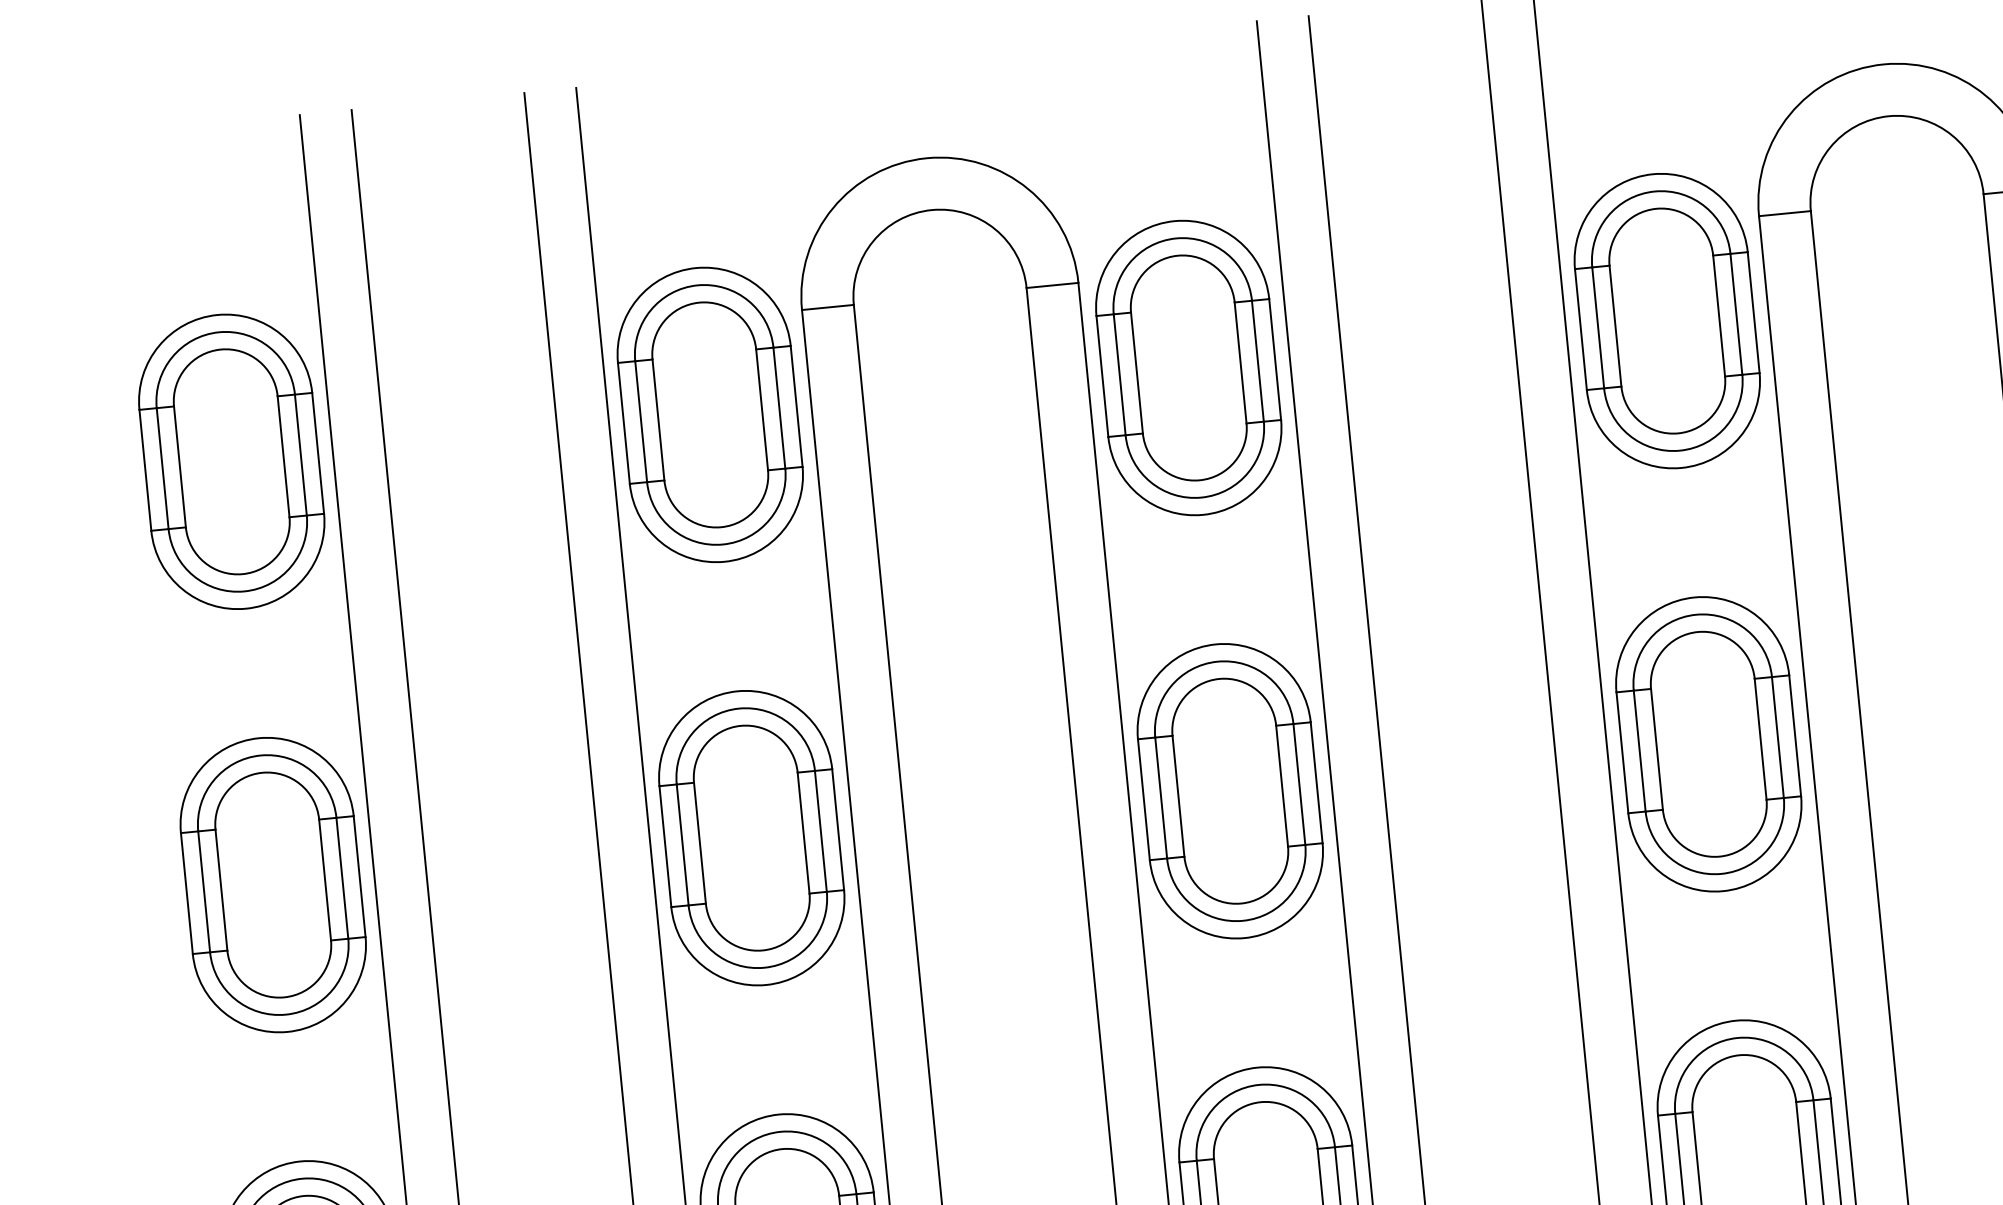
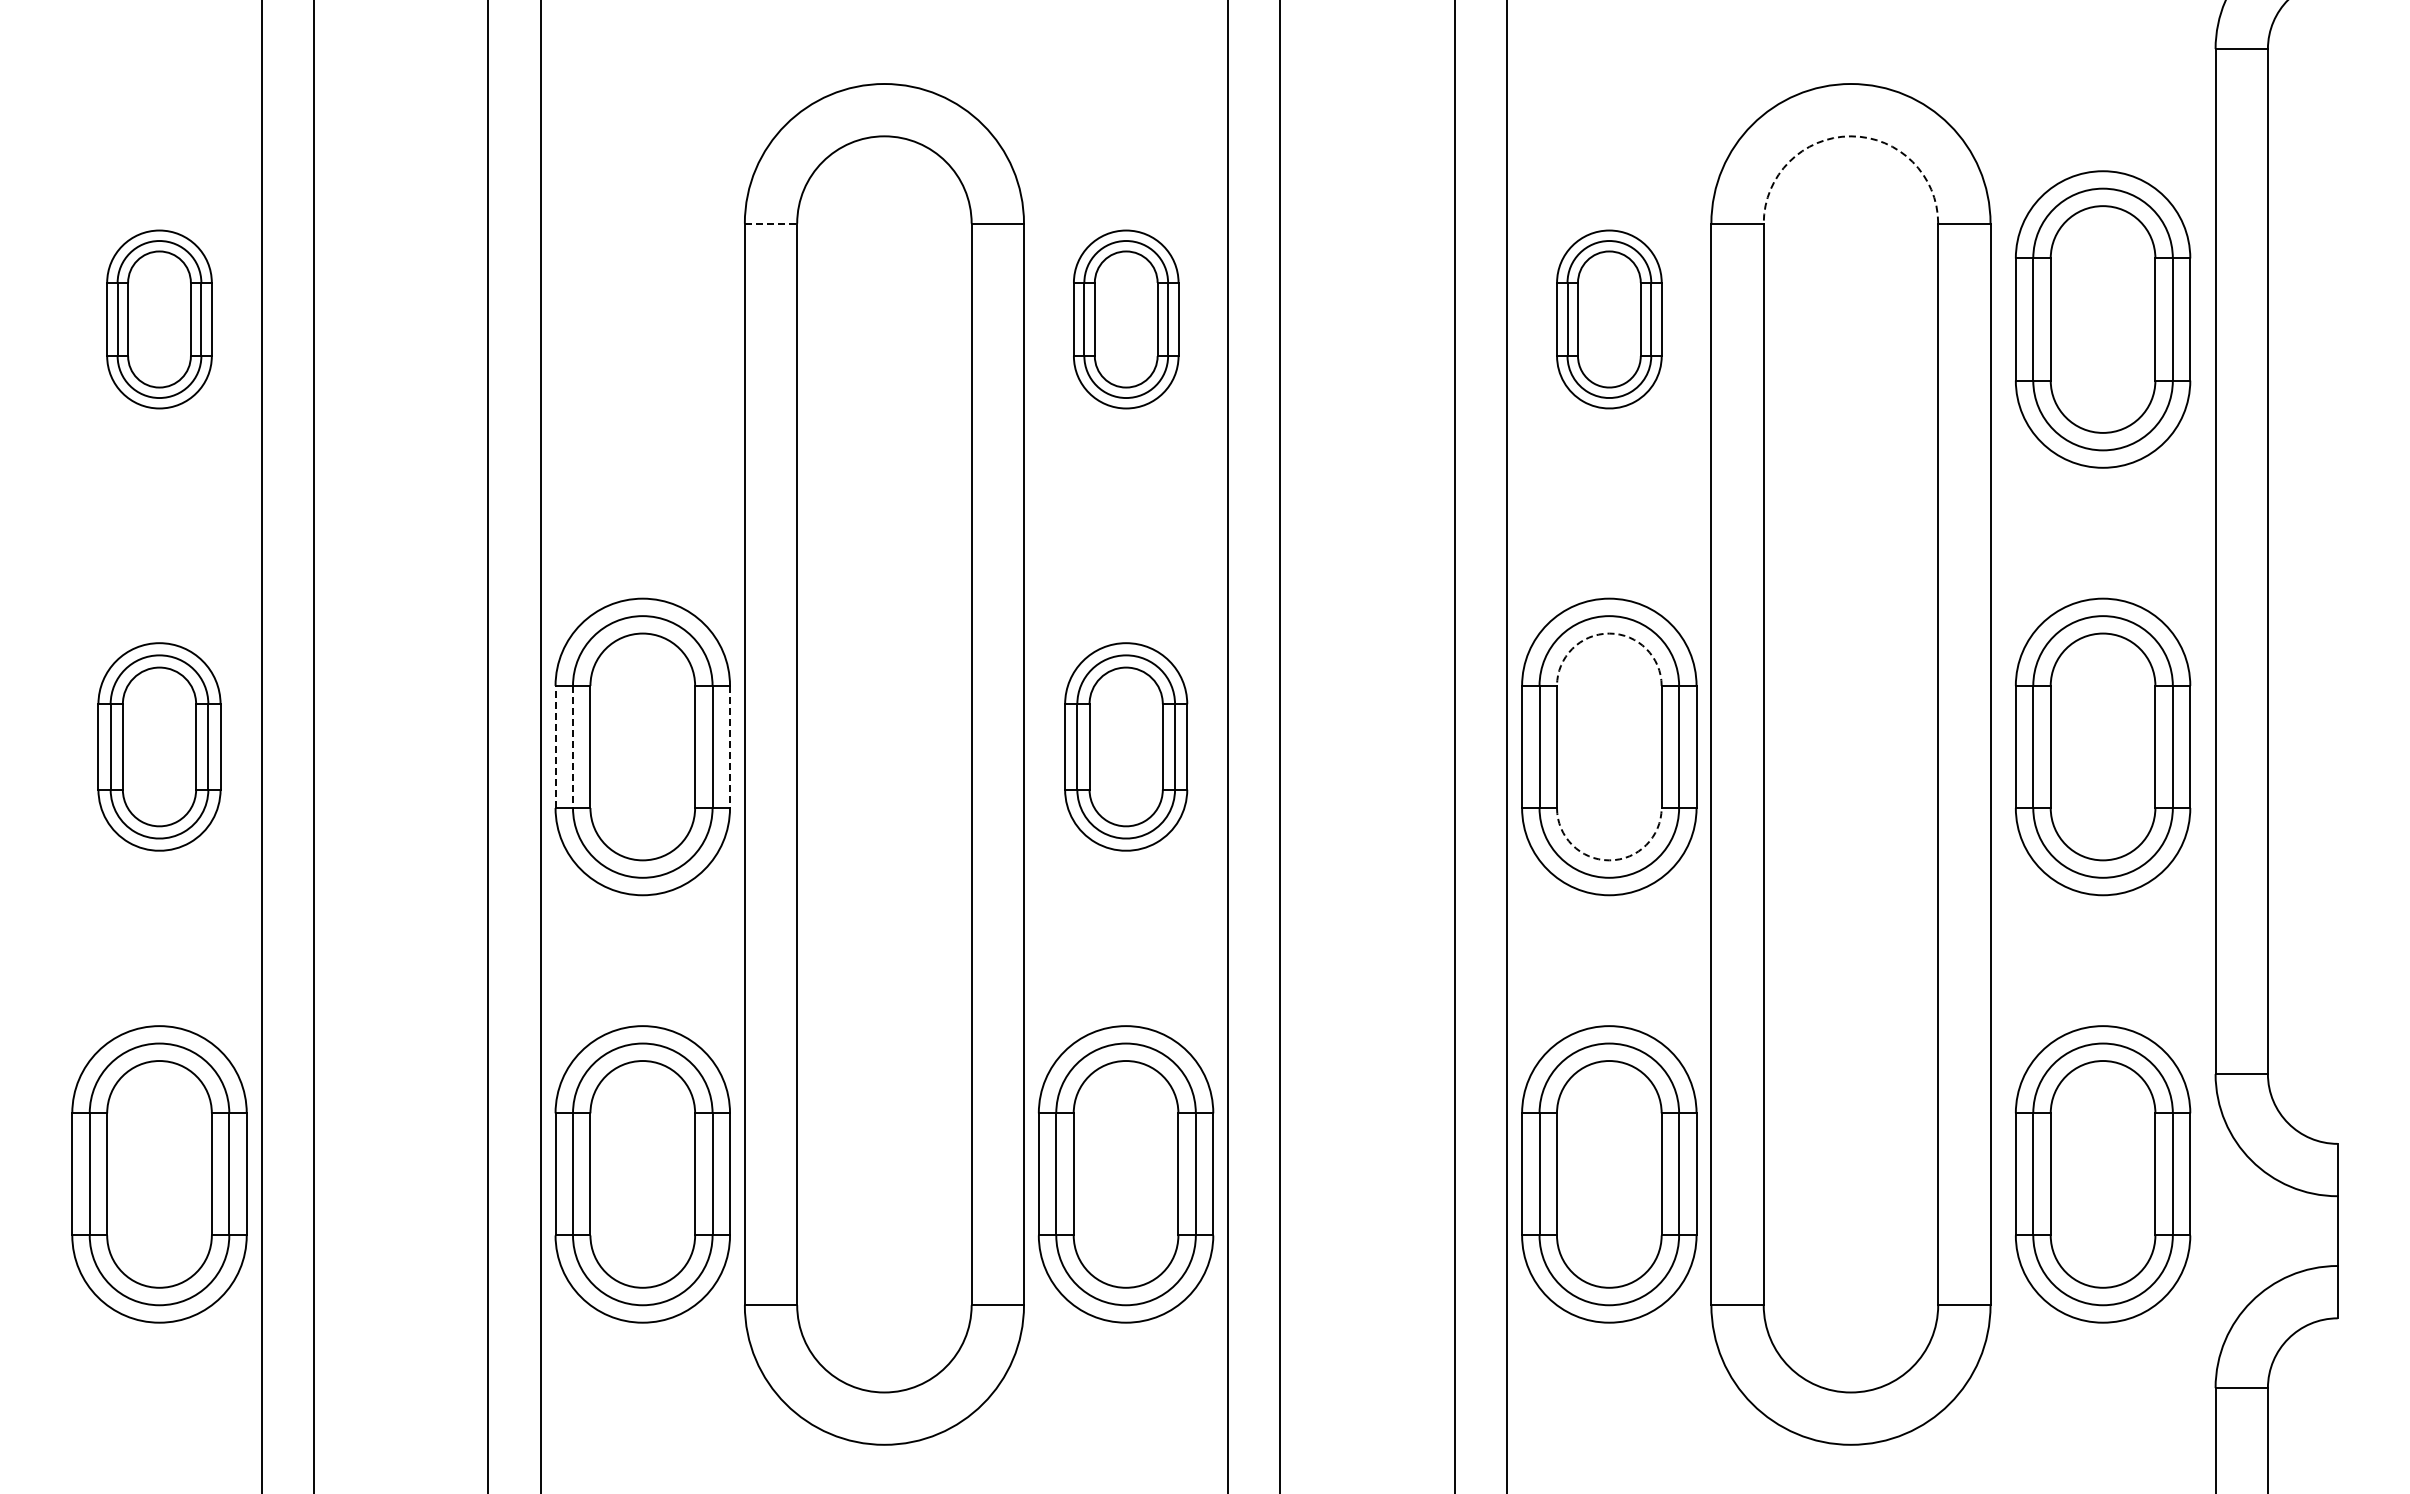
arc: (1888, 116) -> (1850, 136), solid -> dashed
line: (828, 307) -> (771, 223), solid -> dashed
part: (1667, 321) -> (1609, 319), size x0.6
part: (1189, 367) -> (1126, 319), size x0.6
part: (709, 414) -> (642, 319), removed
part: (231, 461) -> (159, 319), size x0.6
arc: (1697, 631) -> (1609, 633), solid -> dashed
part: (1230, 790) -> (1126, 746), size x0.7
line: (838, 830) -> (730, 747), solid -> dashed
line: (683, 845) -> (573, 747), solid -> dashed
line: (665, 846) -> (555, 746), solid -> dashed
arc: (1719, 856) -> (1609, 860), solid -> dashed
part: (273, 884) -> (159, 746), size x0.7

